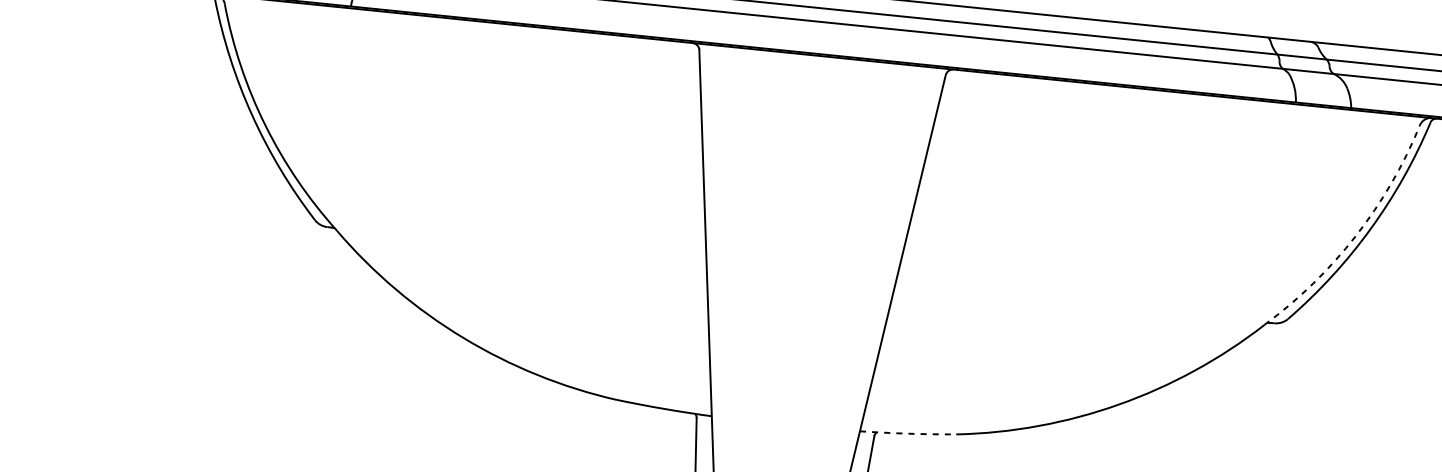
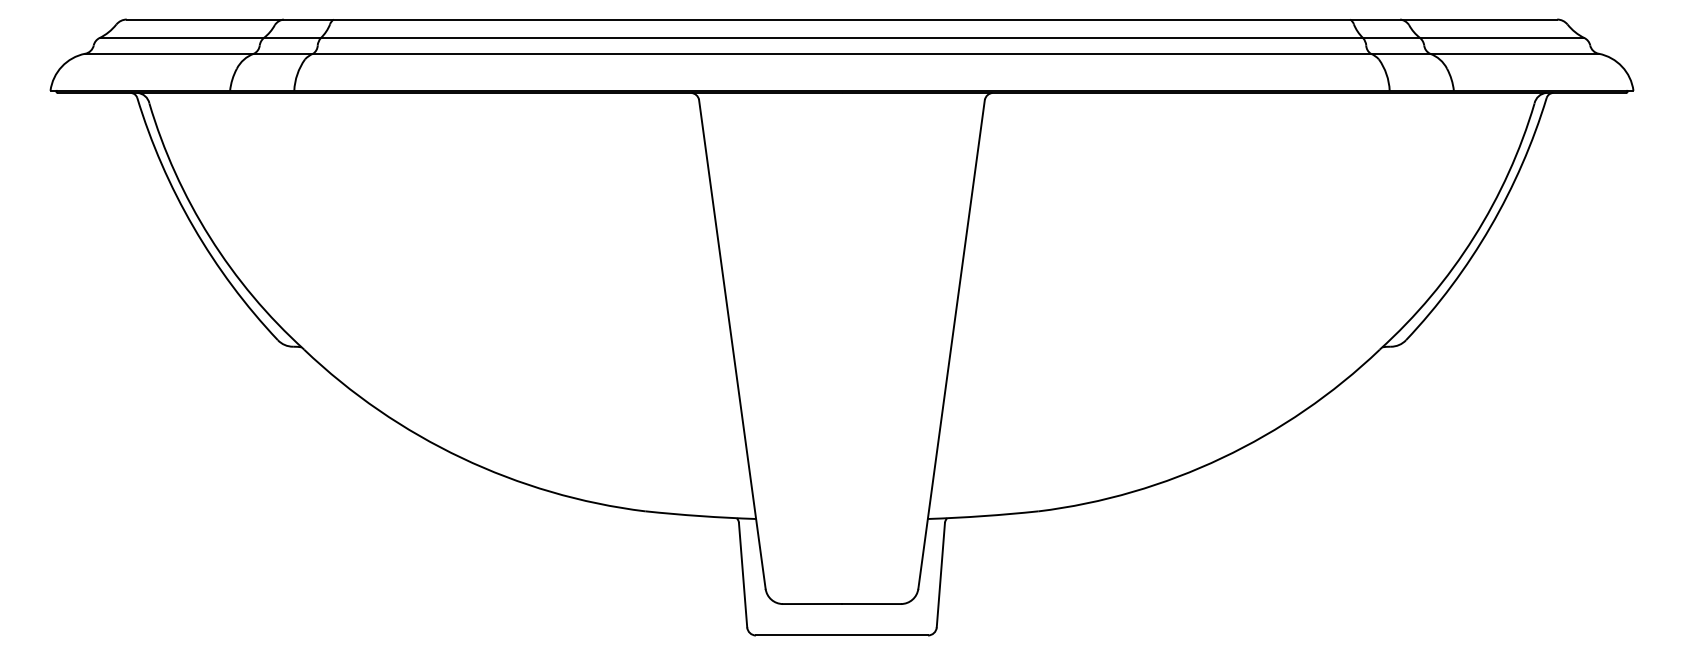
arc: (1356, 236) -> (1474, 237), dashed -> solid
arc: (908, 434) -> (983, 516), dashed -> solid

